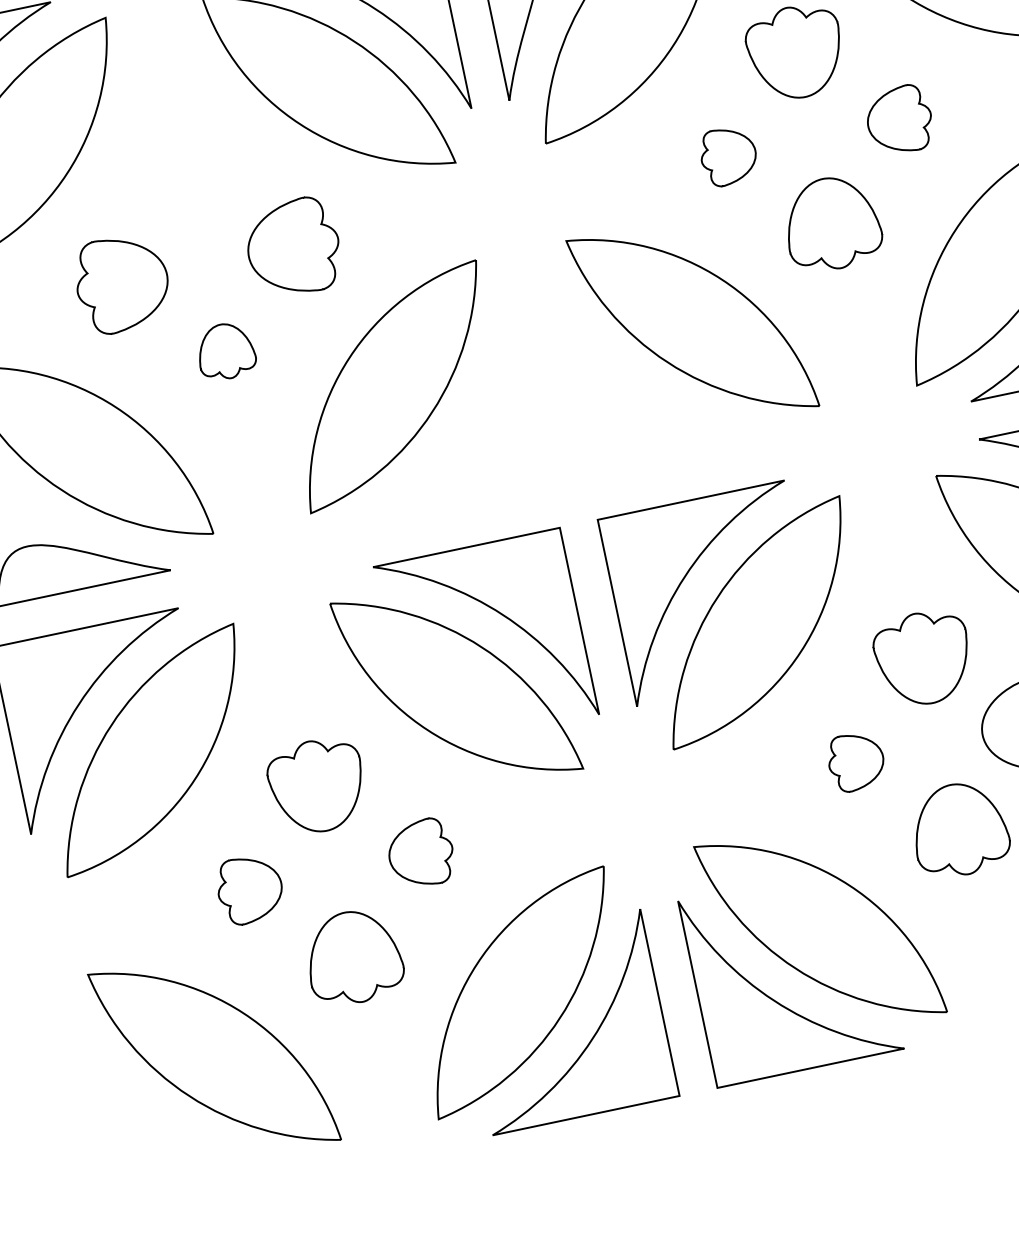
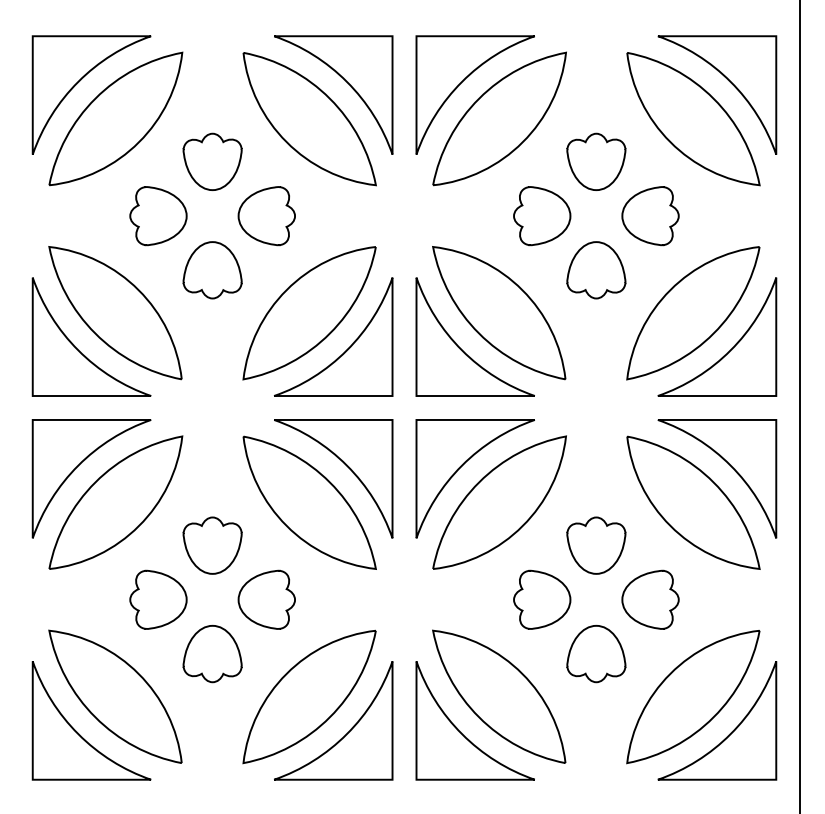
part: (899, 120) -> (650, 216), size x1.43
part: (729, 156) -> (542, 216), size x1.67
part: (189, 179) -> (212, 161), added
part: (225, 351) -> (212, 270), size x1.67
part: (645, 391) -> (461, 348), added
part: (463, 431) -> (346, 349), added
part: (856, 761) -> (542, 599), size x1.67
part: (420, 853) -> (266, 599), size x1.43
part: (250, 889) -> (158, 599), size x1.43
part: (167, 1125) -> (78, 732), added

